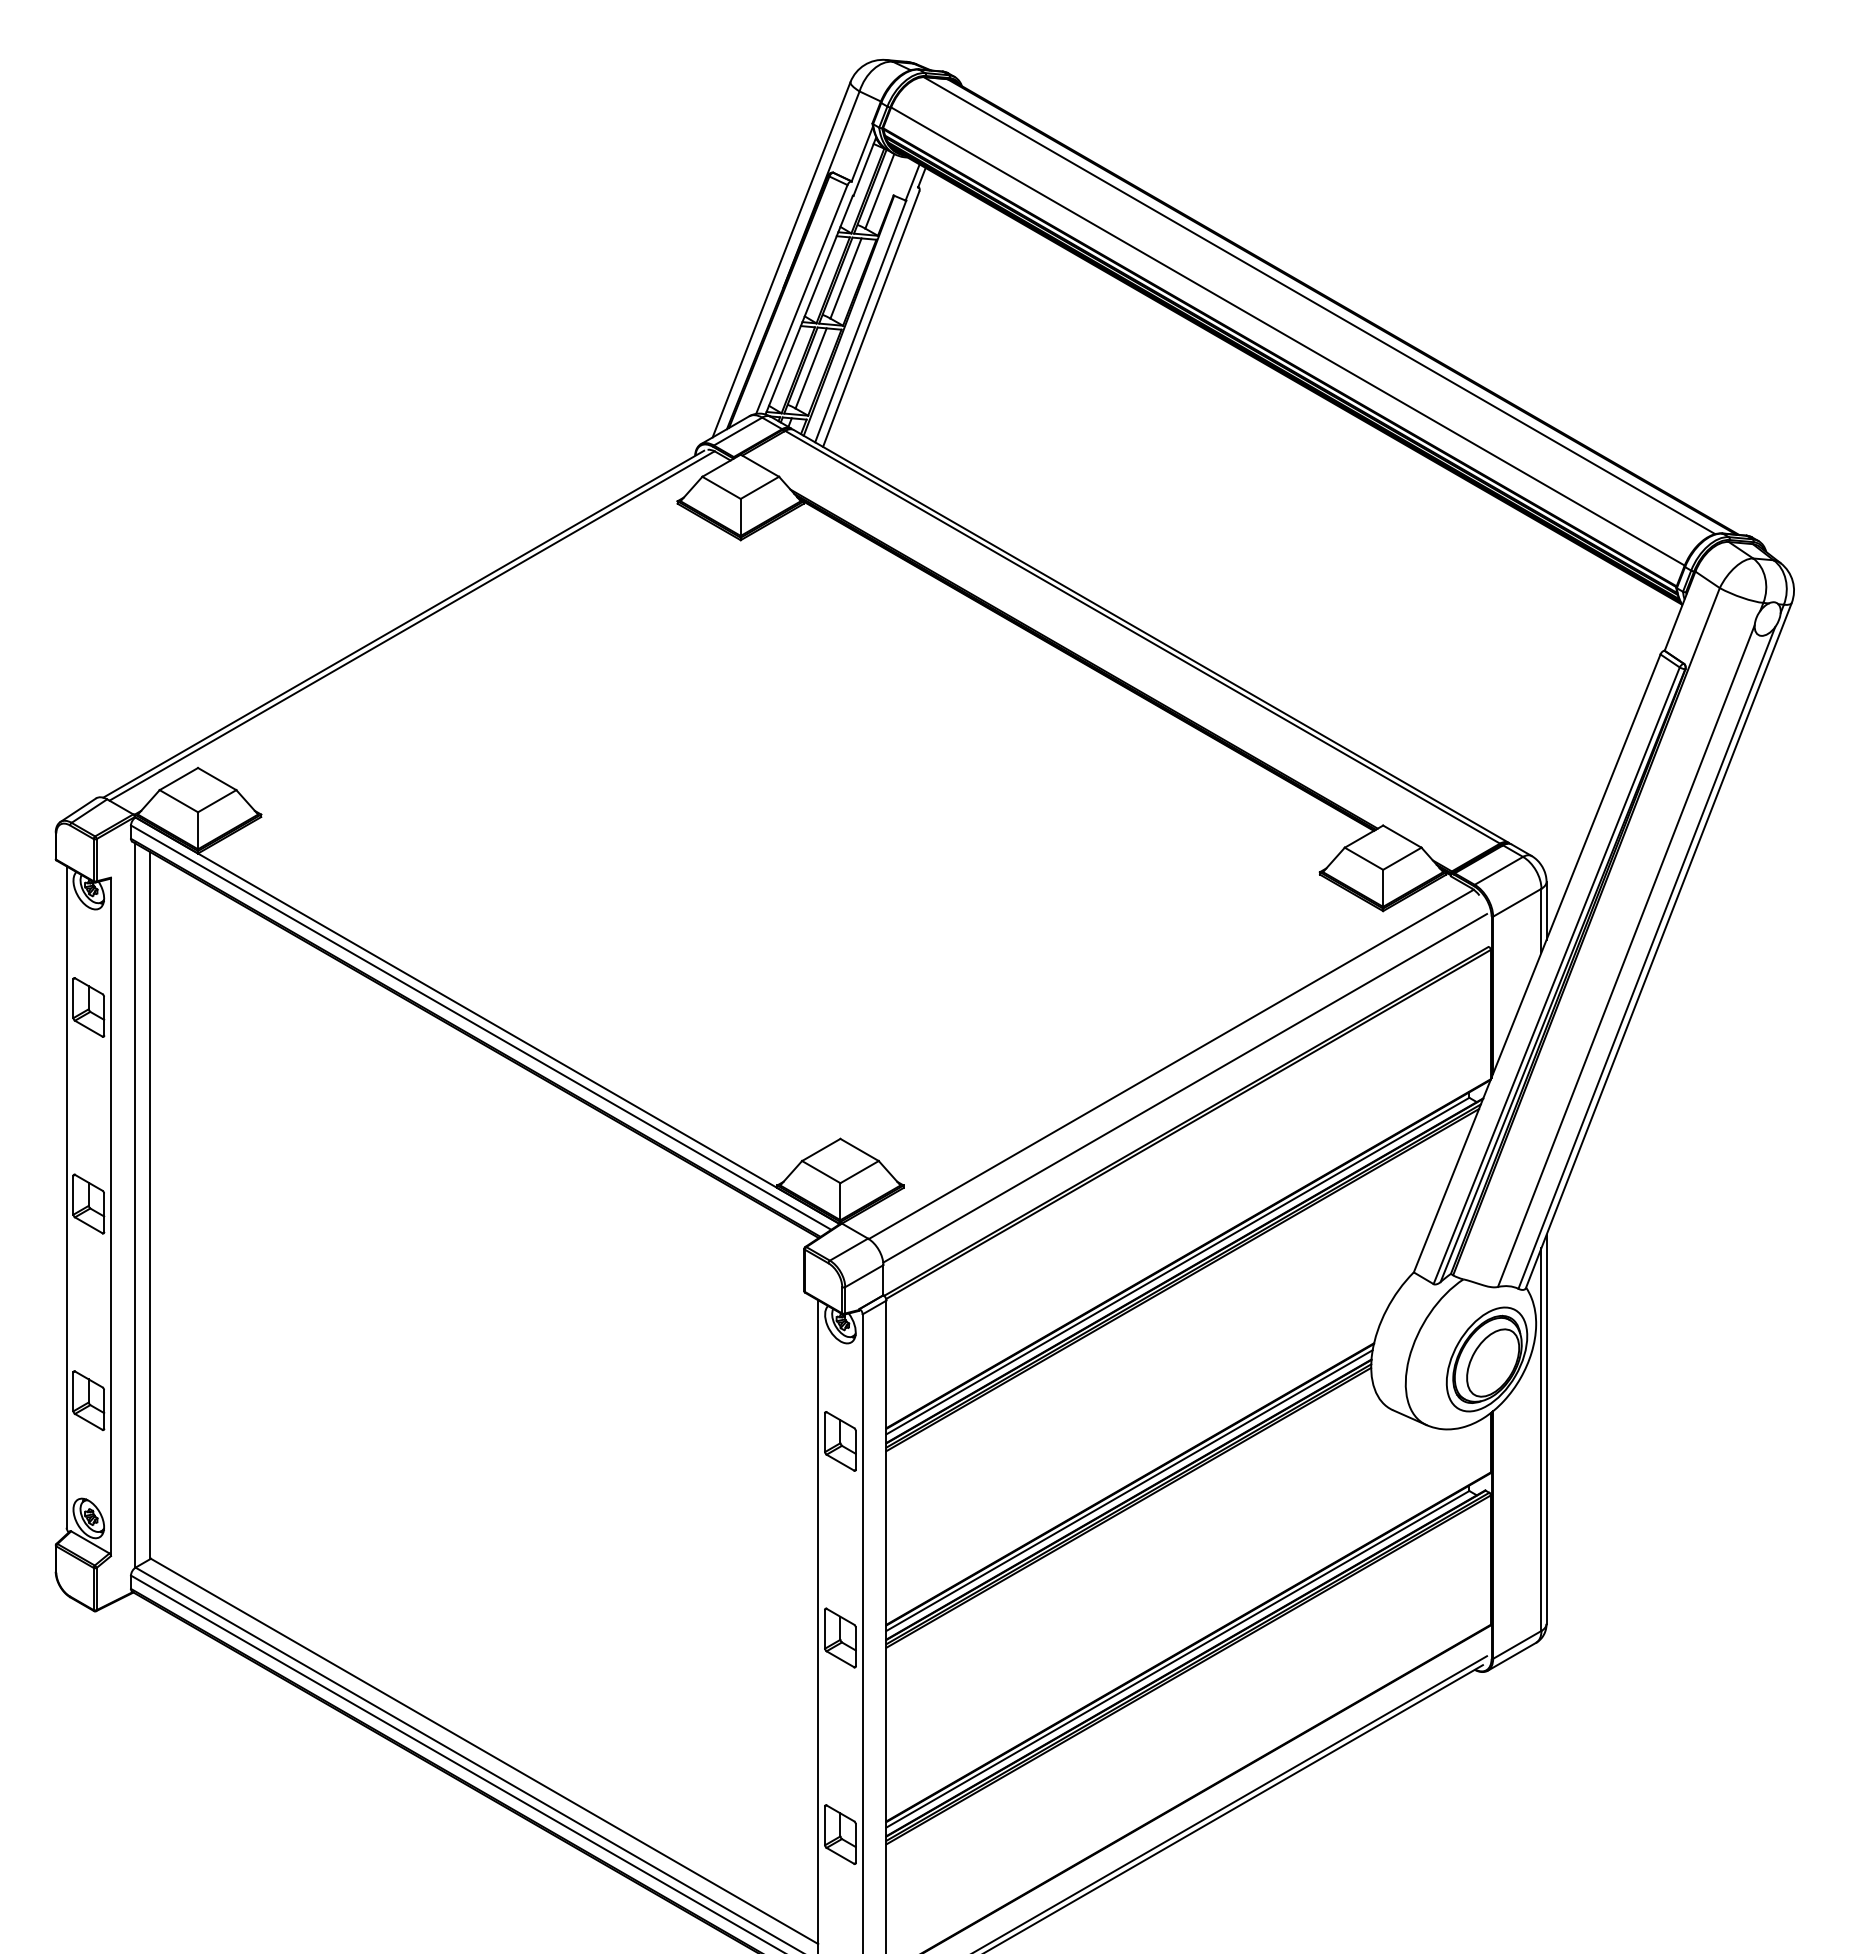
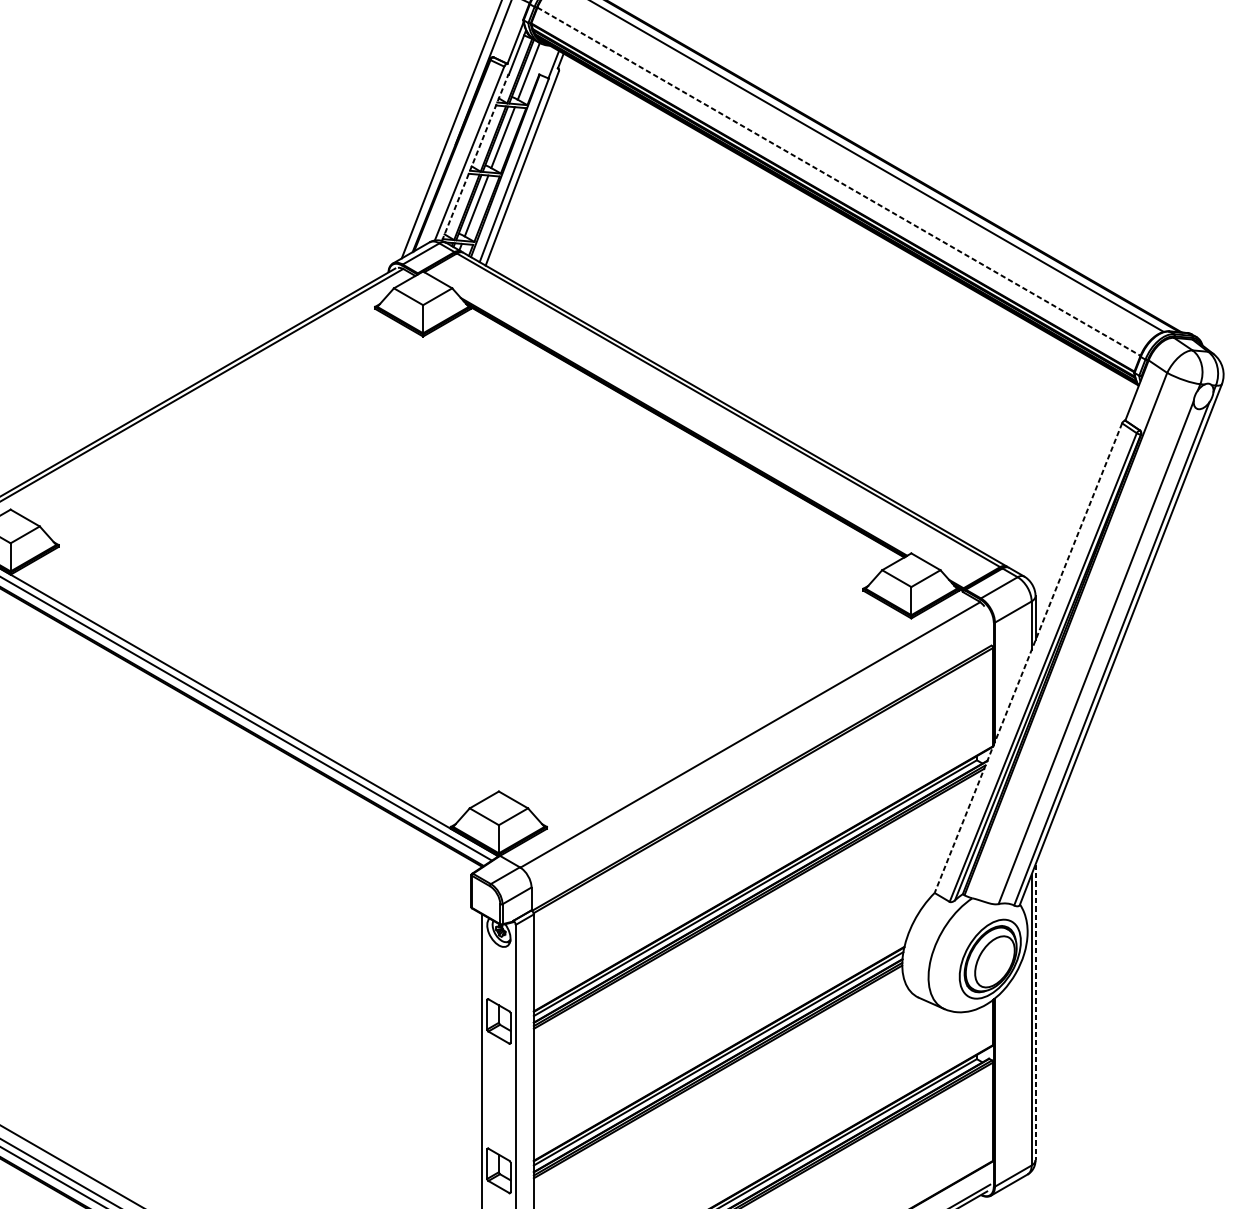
line: (809, 305) -> (475, 158), solid -> dashed
line: (1288, 336) -> (839, 181), solid -> dashed
line: (1537, 963) -> (1028, 658), solid -> dashed
line: (1185, 1088) -> (761, 753), removed
line: (1546, 1429) -> (1035, 1012), solid -> dashed

